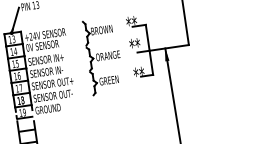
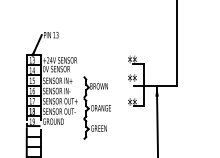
part: (102, 55) -> (96, 107), moved

